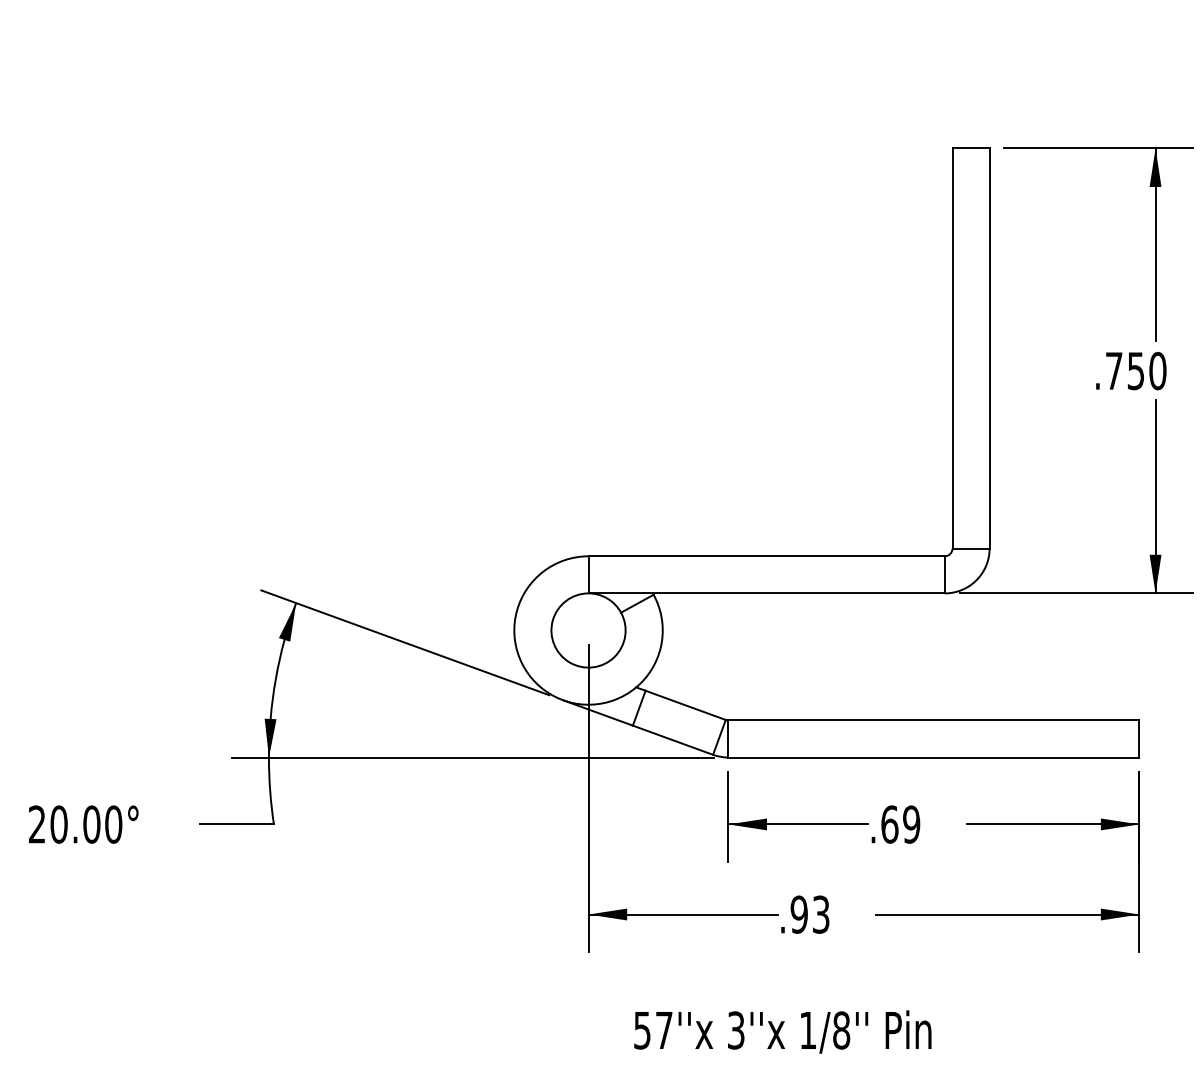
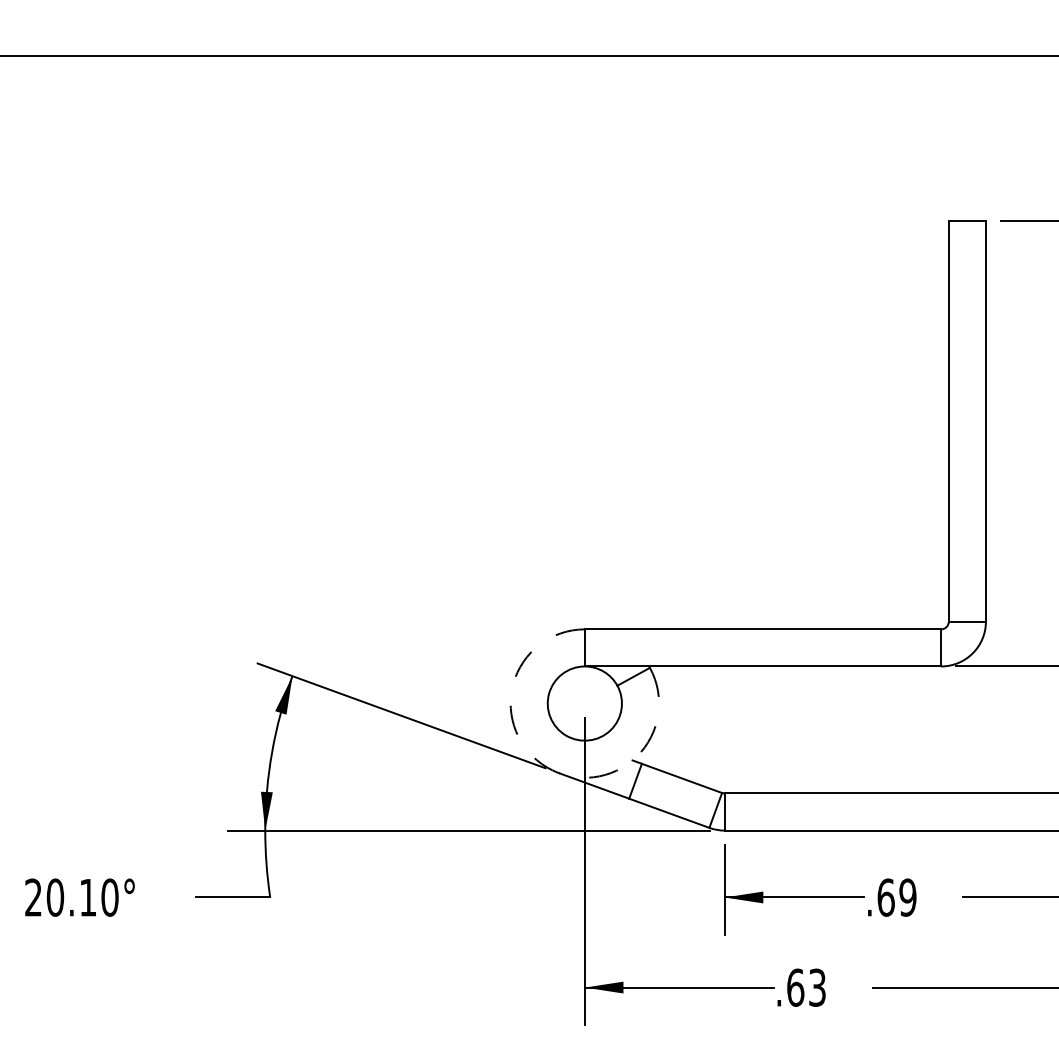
arc: (550, 694) -> (546, 767), solid -> dashed
text: (91, 824) -> (87, 897), 20.00° -> 20.10°
text: (799, 914) -> (795, 987), .93 -> .63

